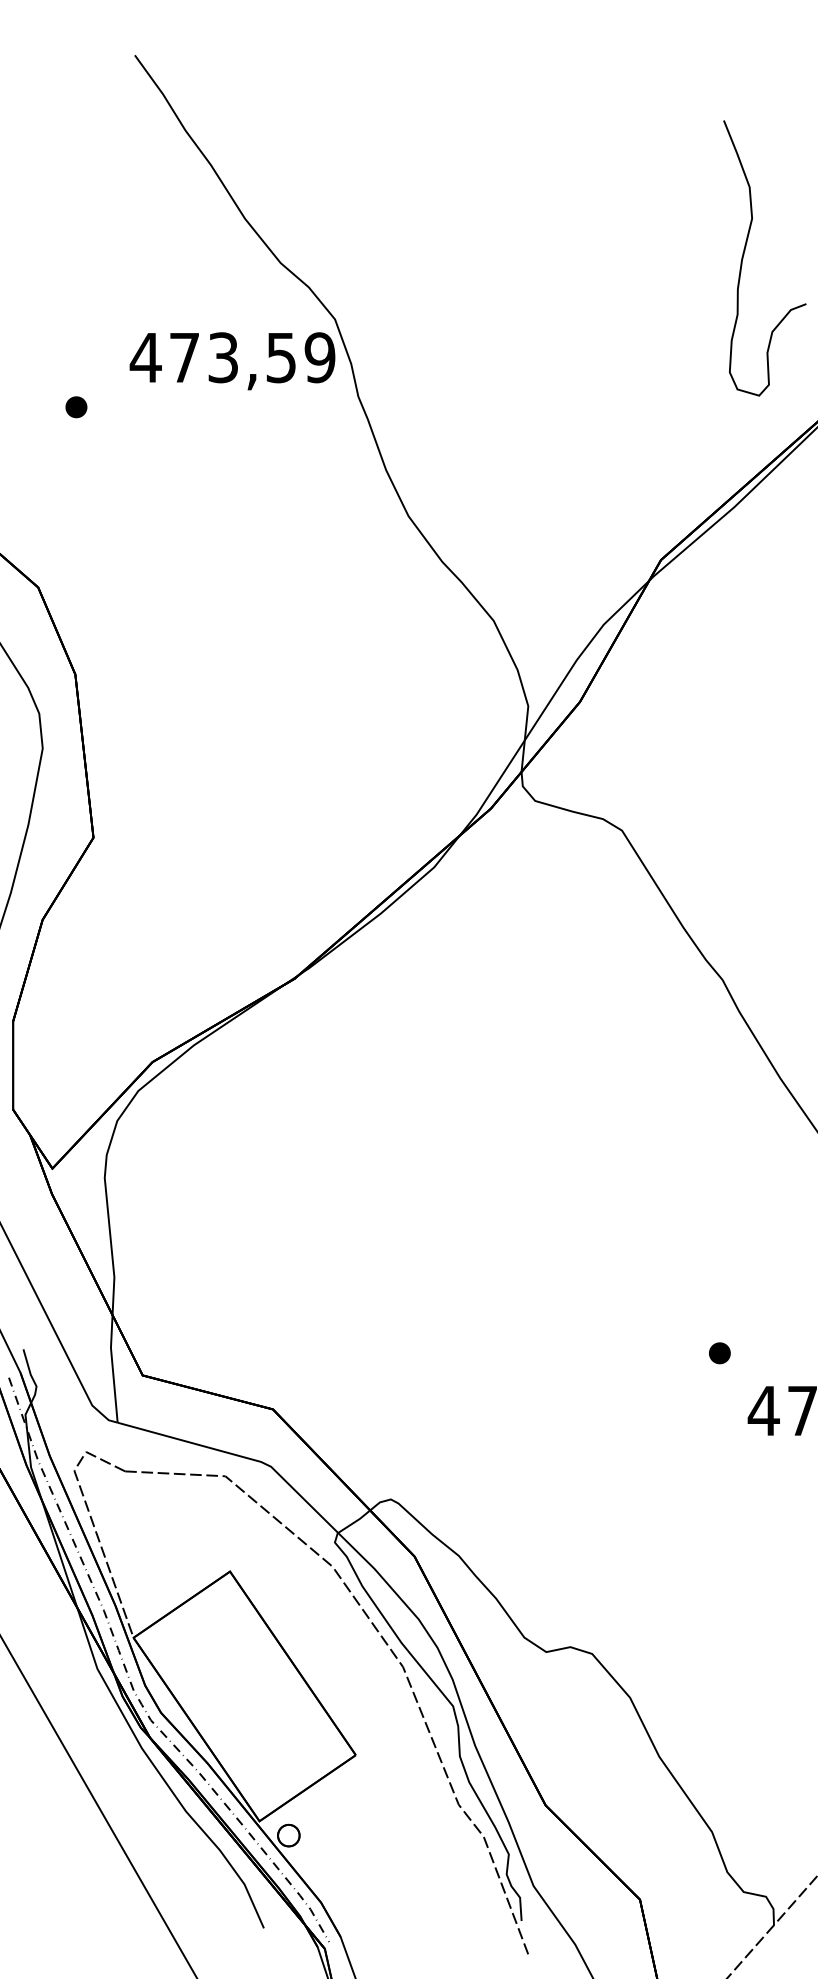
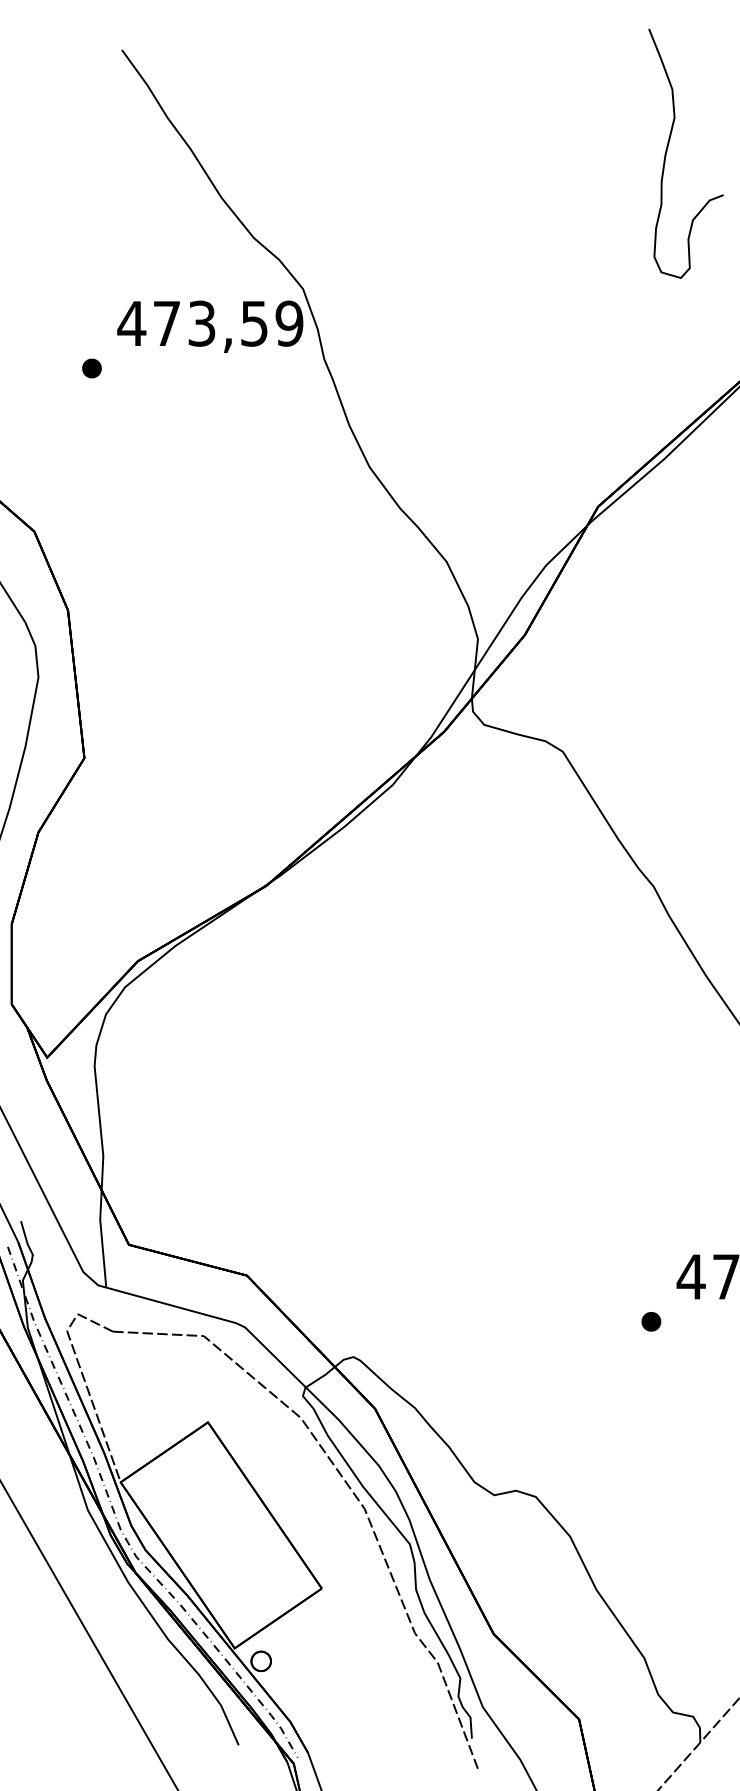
curve: (745, 251) -> (668, 147), moved
part: (75, 407) -> (91, 368), moved
part: (720, 1352) -> (651, 1321), moved

